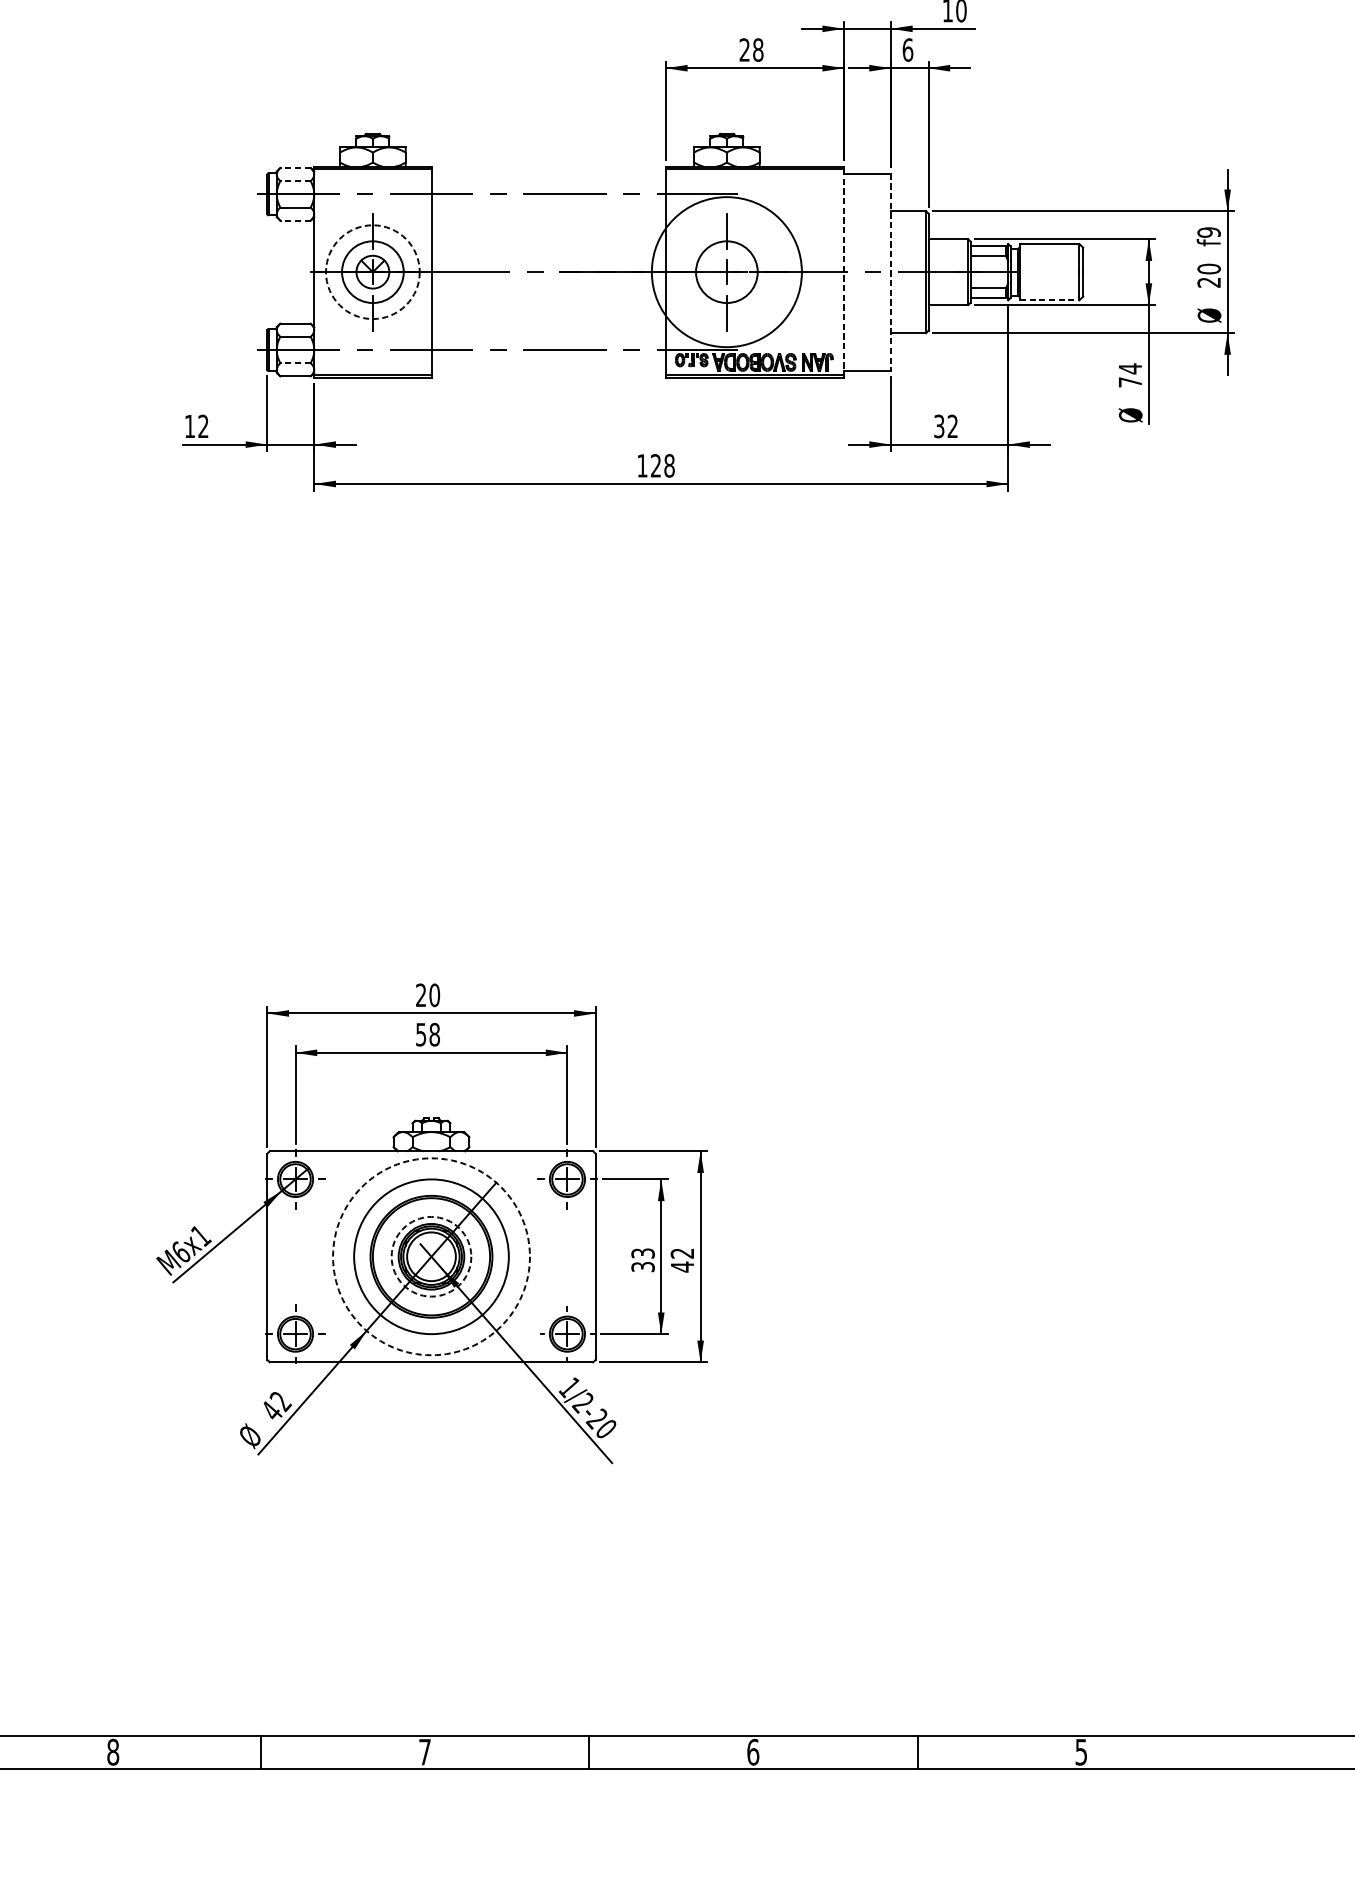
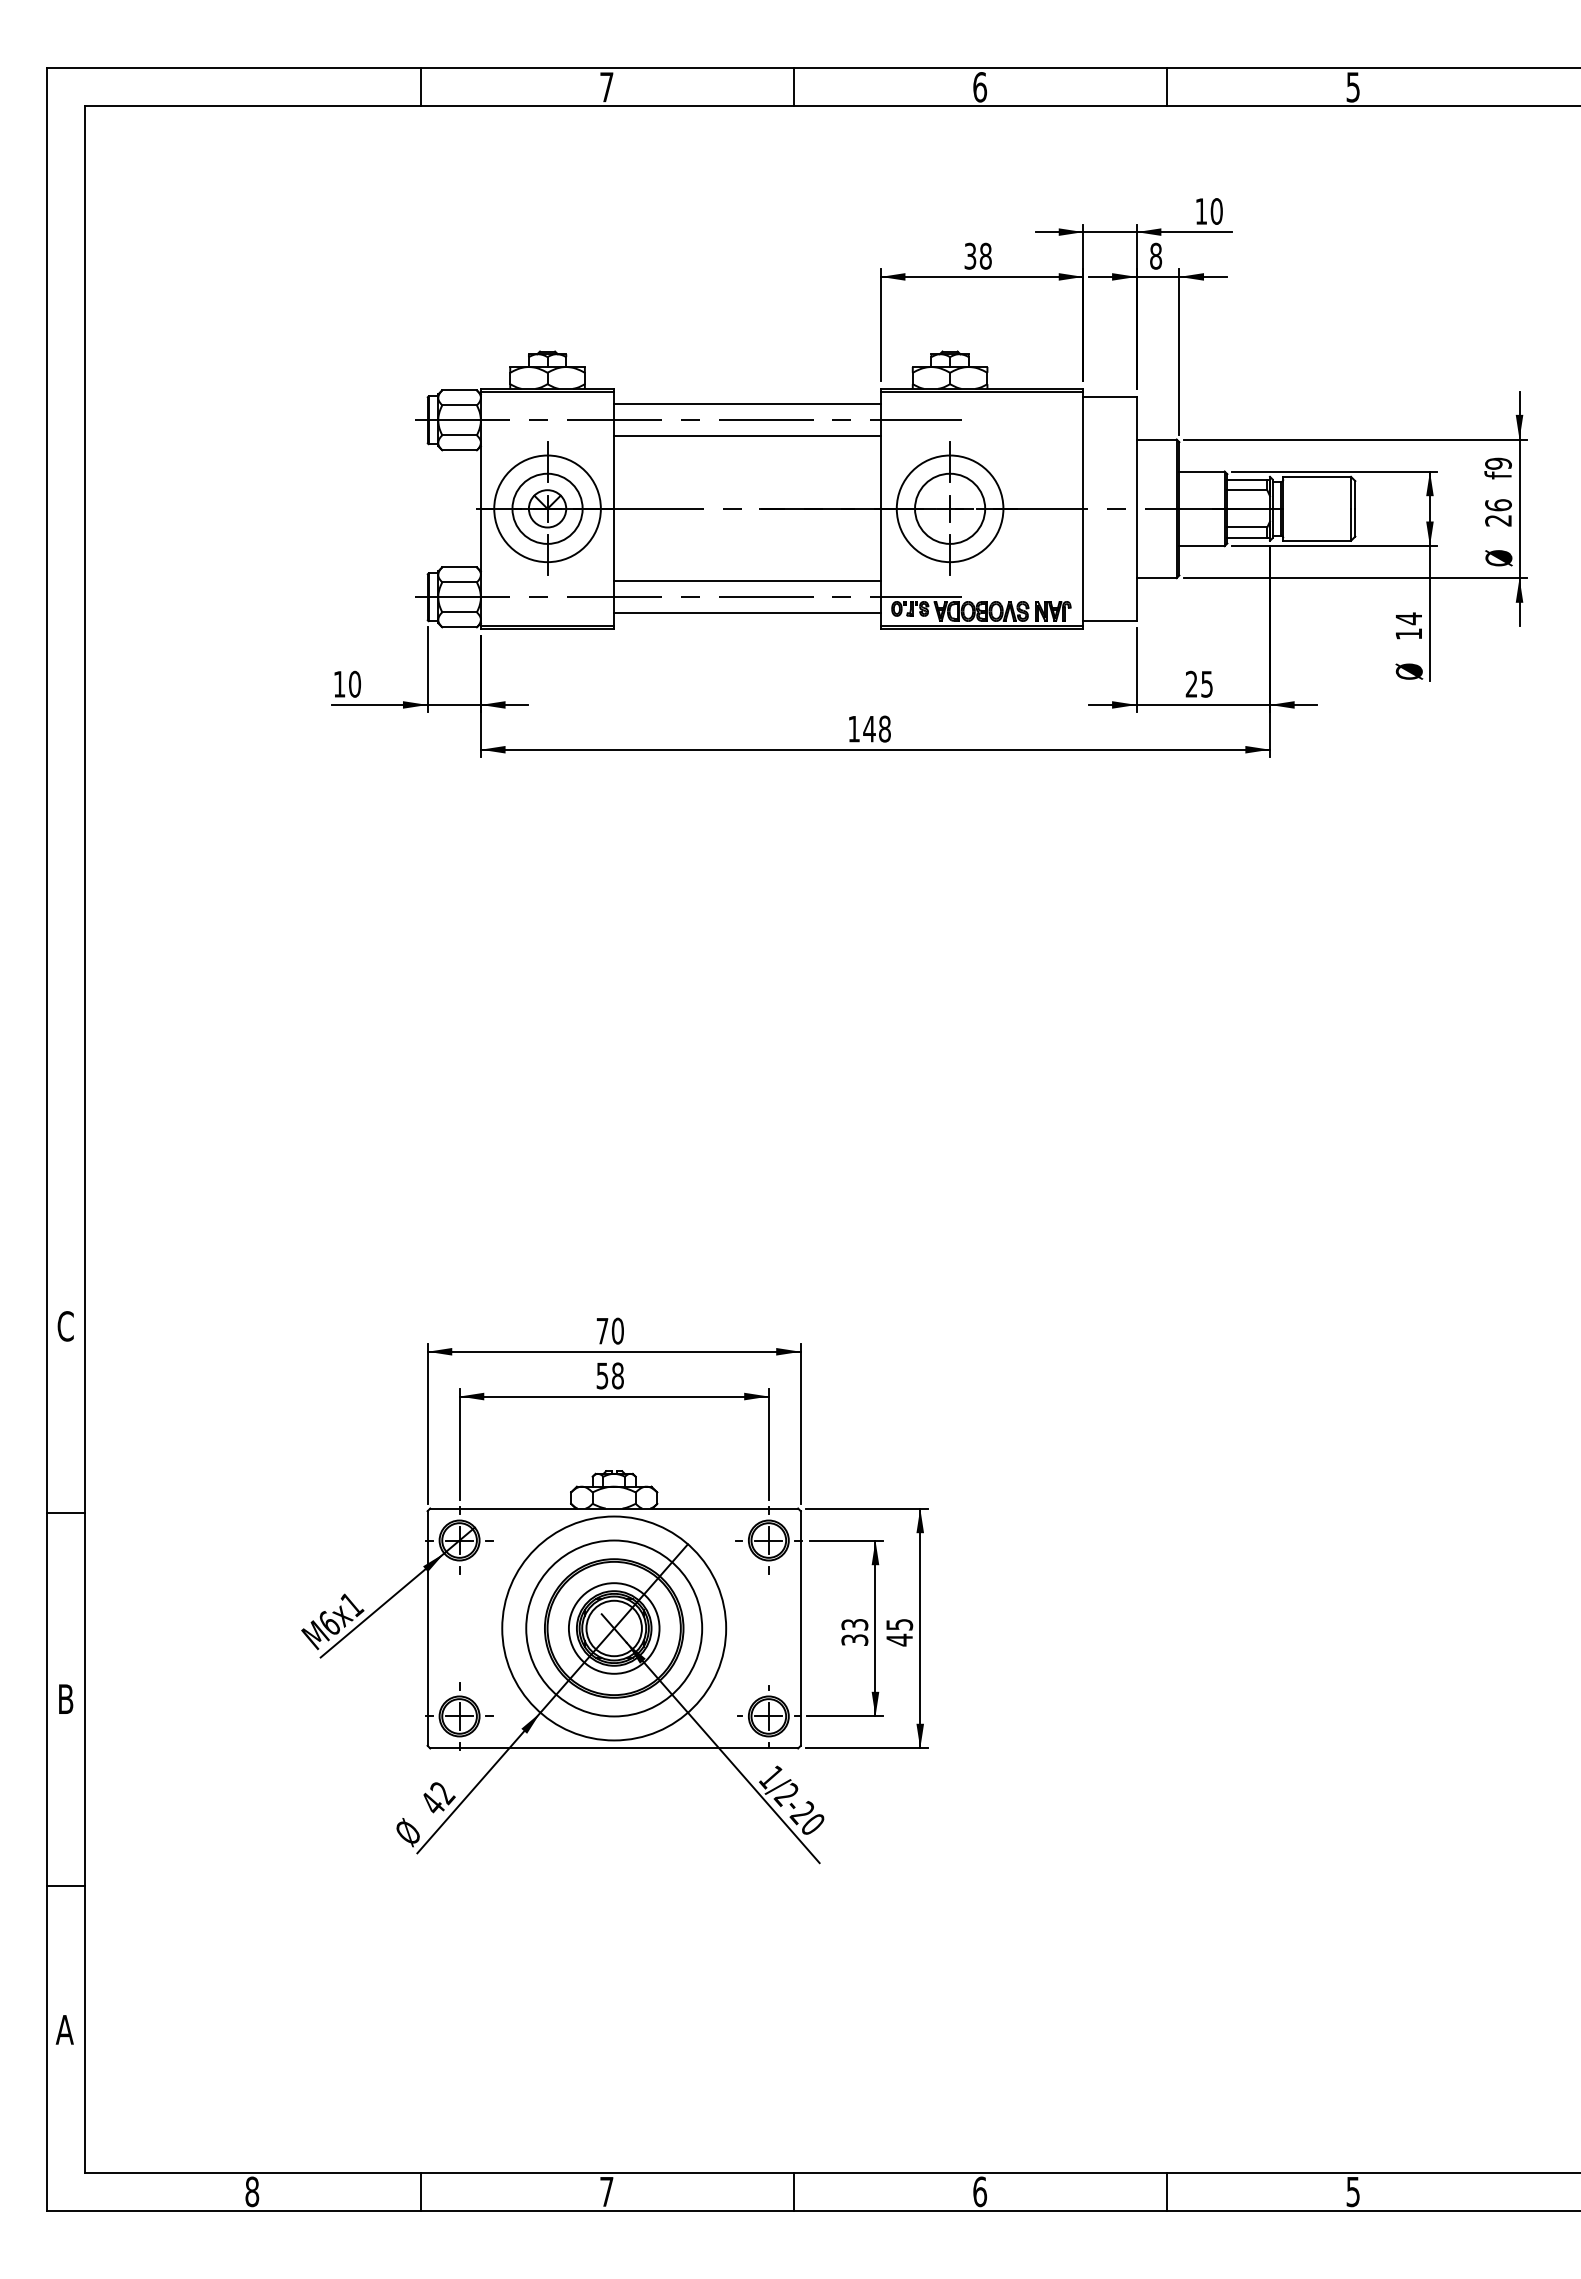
text: (908, 49) -> (1156, 255), 6 -> 8
text: (744, 50) -> (970, 256), 28 -> 38
line: (295, 168) -> (459, 390), dashed -> solid
line: (548, 180) -> (747, 404), added
line: (295, 181) -> (459, 405), dashed -> solid
line: (548, 208) -> (747, 436), added
line: (295, 220) -> (459, 450), dashed -> solid
text: (1209, 269) -> (1498, 505), 20 -> 26
circle: (372, 271) -> (547, 508), dashed -> solid
circle: (726, 271) -> (949, 508), size x0.62
line: (890, 271) -> (1136, 508), dashed -> solid
line: (844, 272) -> (1083, 509), dashed -> solid
line: (1049, 300) -> (1317, 540), dashed -> solid
line: (548, 336) -> (747, 581), added
line: (295, 363) -> (459, 612), dashed -> solid
line: (548, 364) -> (747, 613), added
text: (1129, 381) -> (1408, 633), 74 -> 14
text: (203, 425) -> (355, 683), 12 -> 10
text: (945, 425) -> (1198, 683), 32 -> 25
text: (655, 465) -> (869, 728), 128 -> 148
text: (421, 994) -> (602, 1330), 20 -> 70
text: (682, 1253) -> (899, 1624), 42 -> 45
circle: (430, 1256) -> (613, 1628), dashed -> solid
circle: (431, 1256) -> (614, 1628), dashed -> solid

